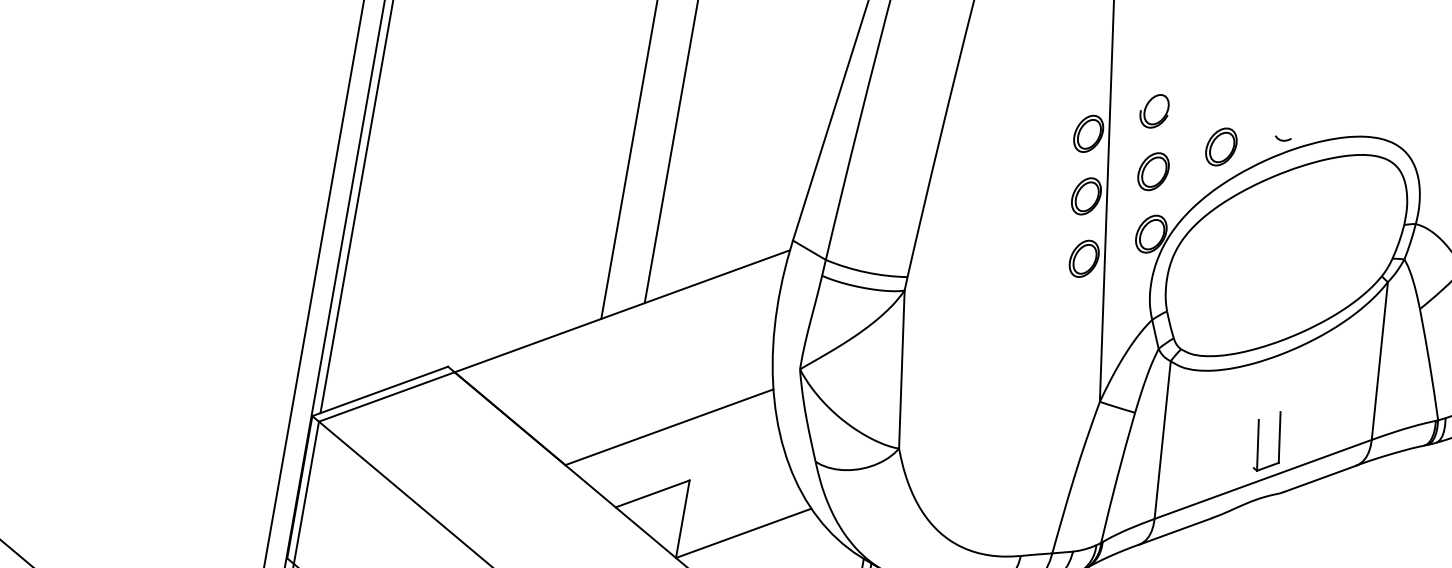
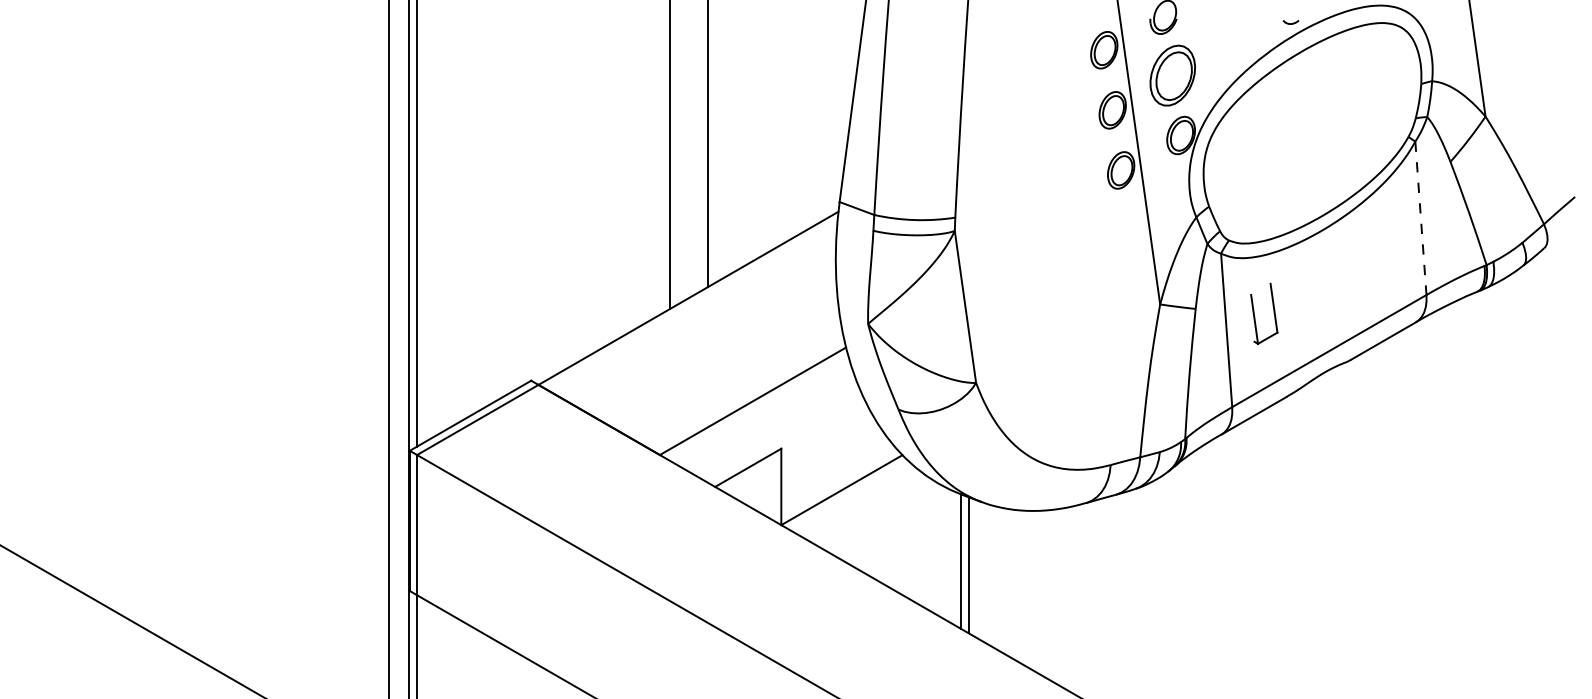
part: (1221, 146) -> (1233, 39), removed
part: (1153, 170) -> (1172, 74), size x1.6
line: (1379, 361) -> (1420, 218), solid -> dashed
part: (1278, 442) -> (1273, 313), moved

